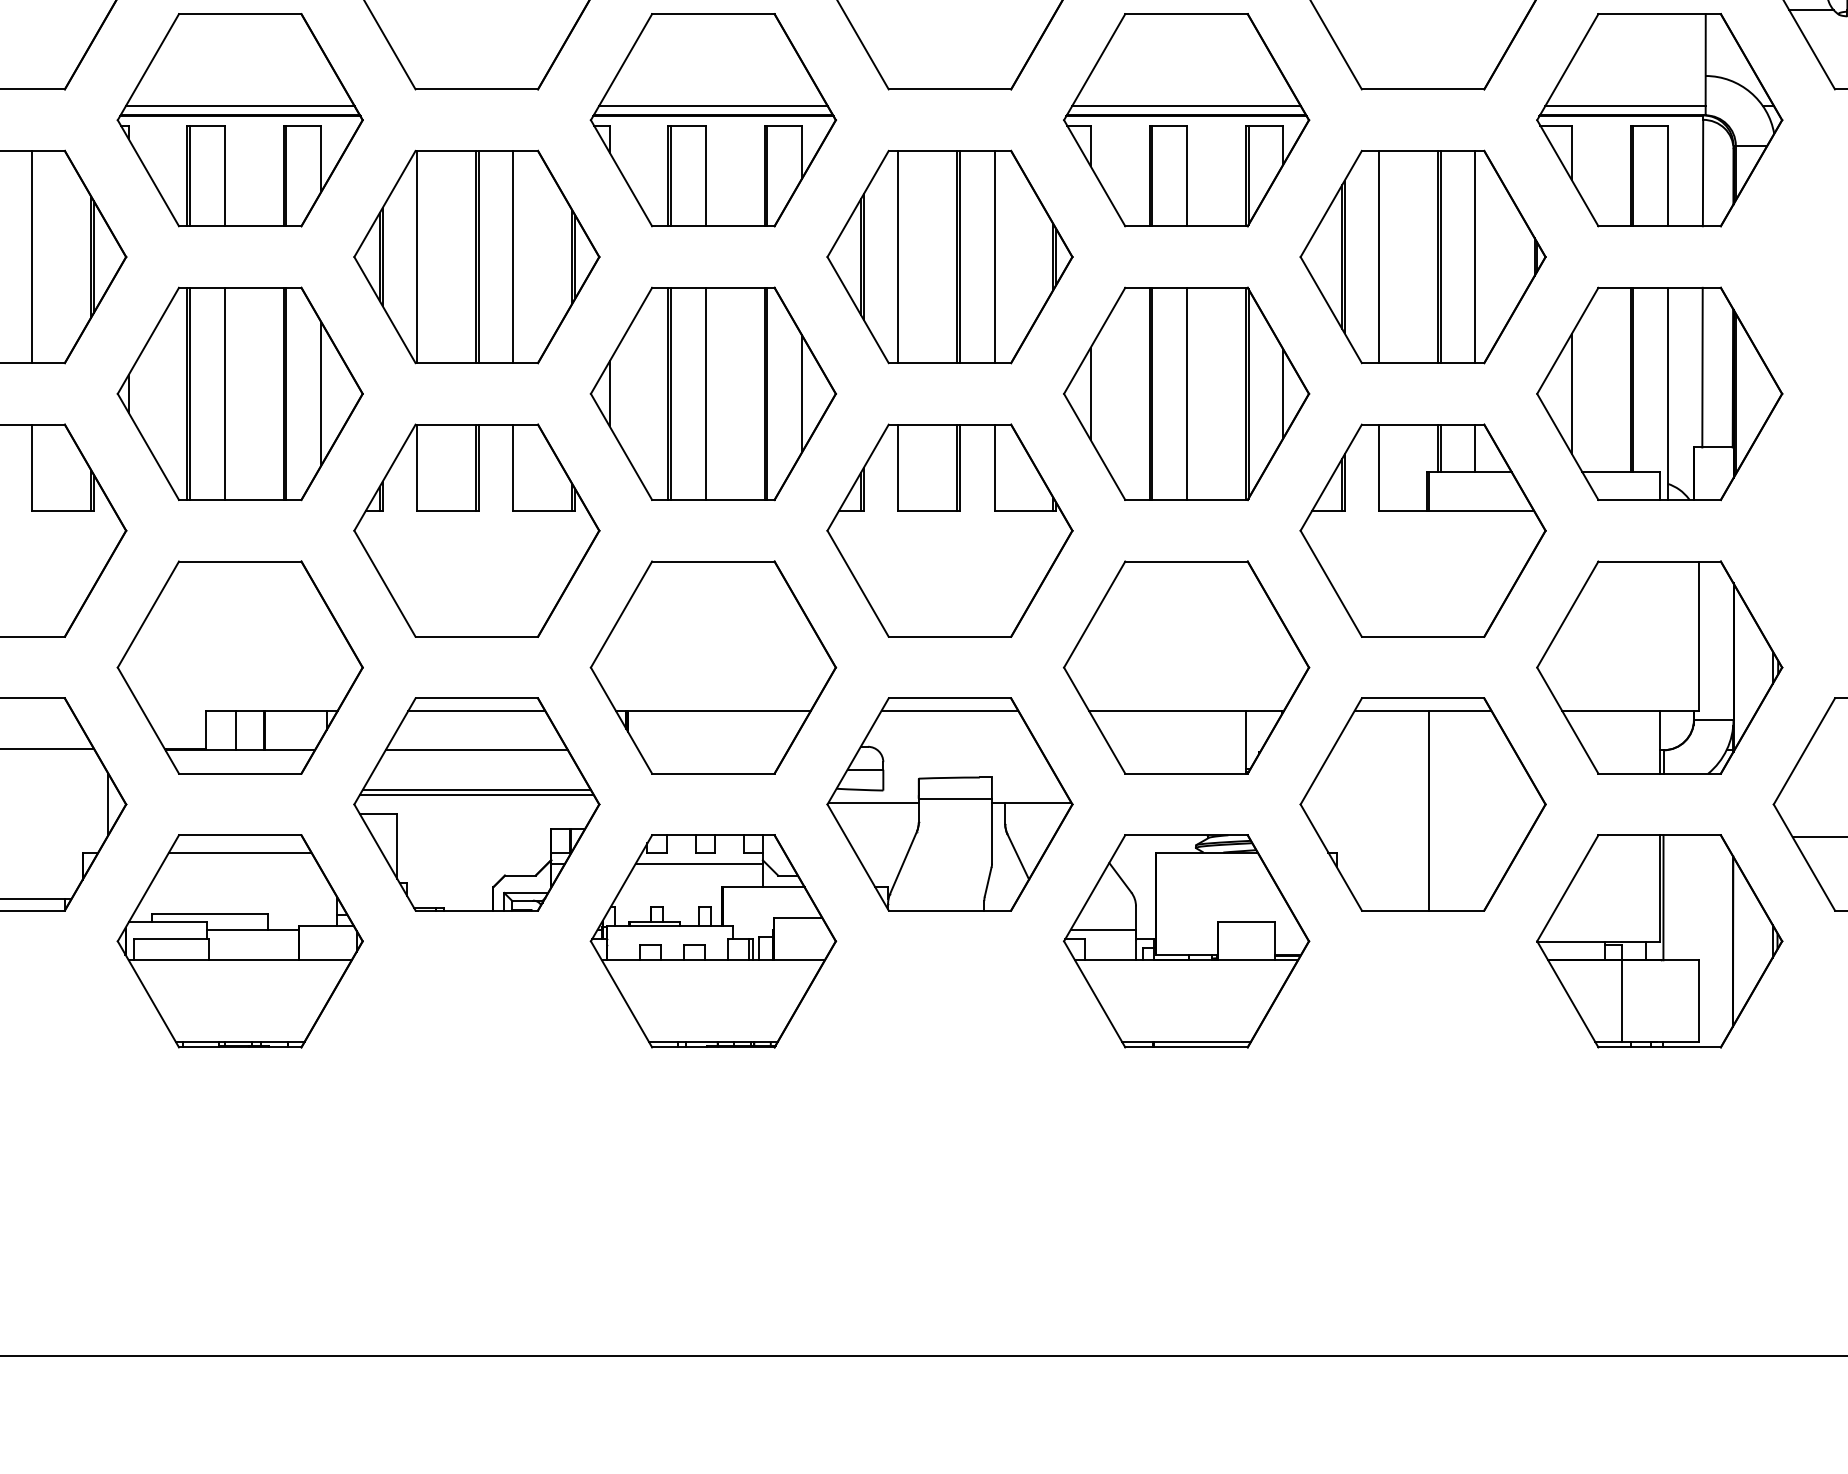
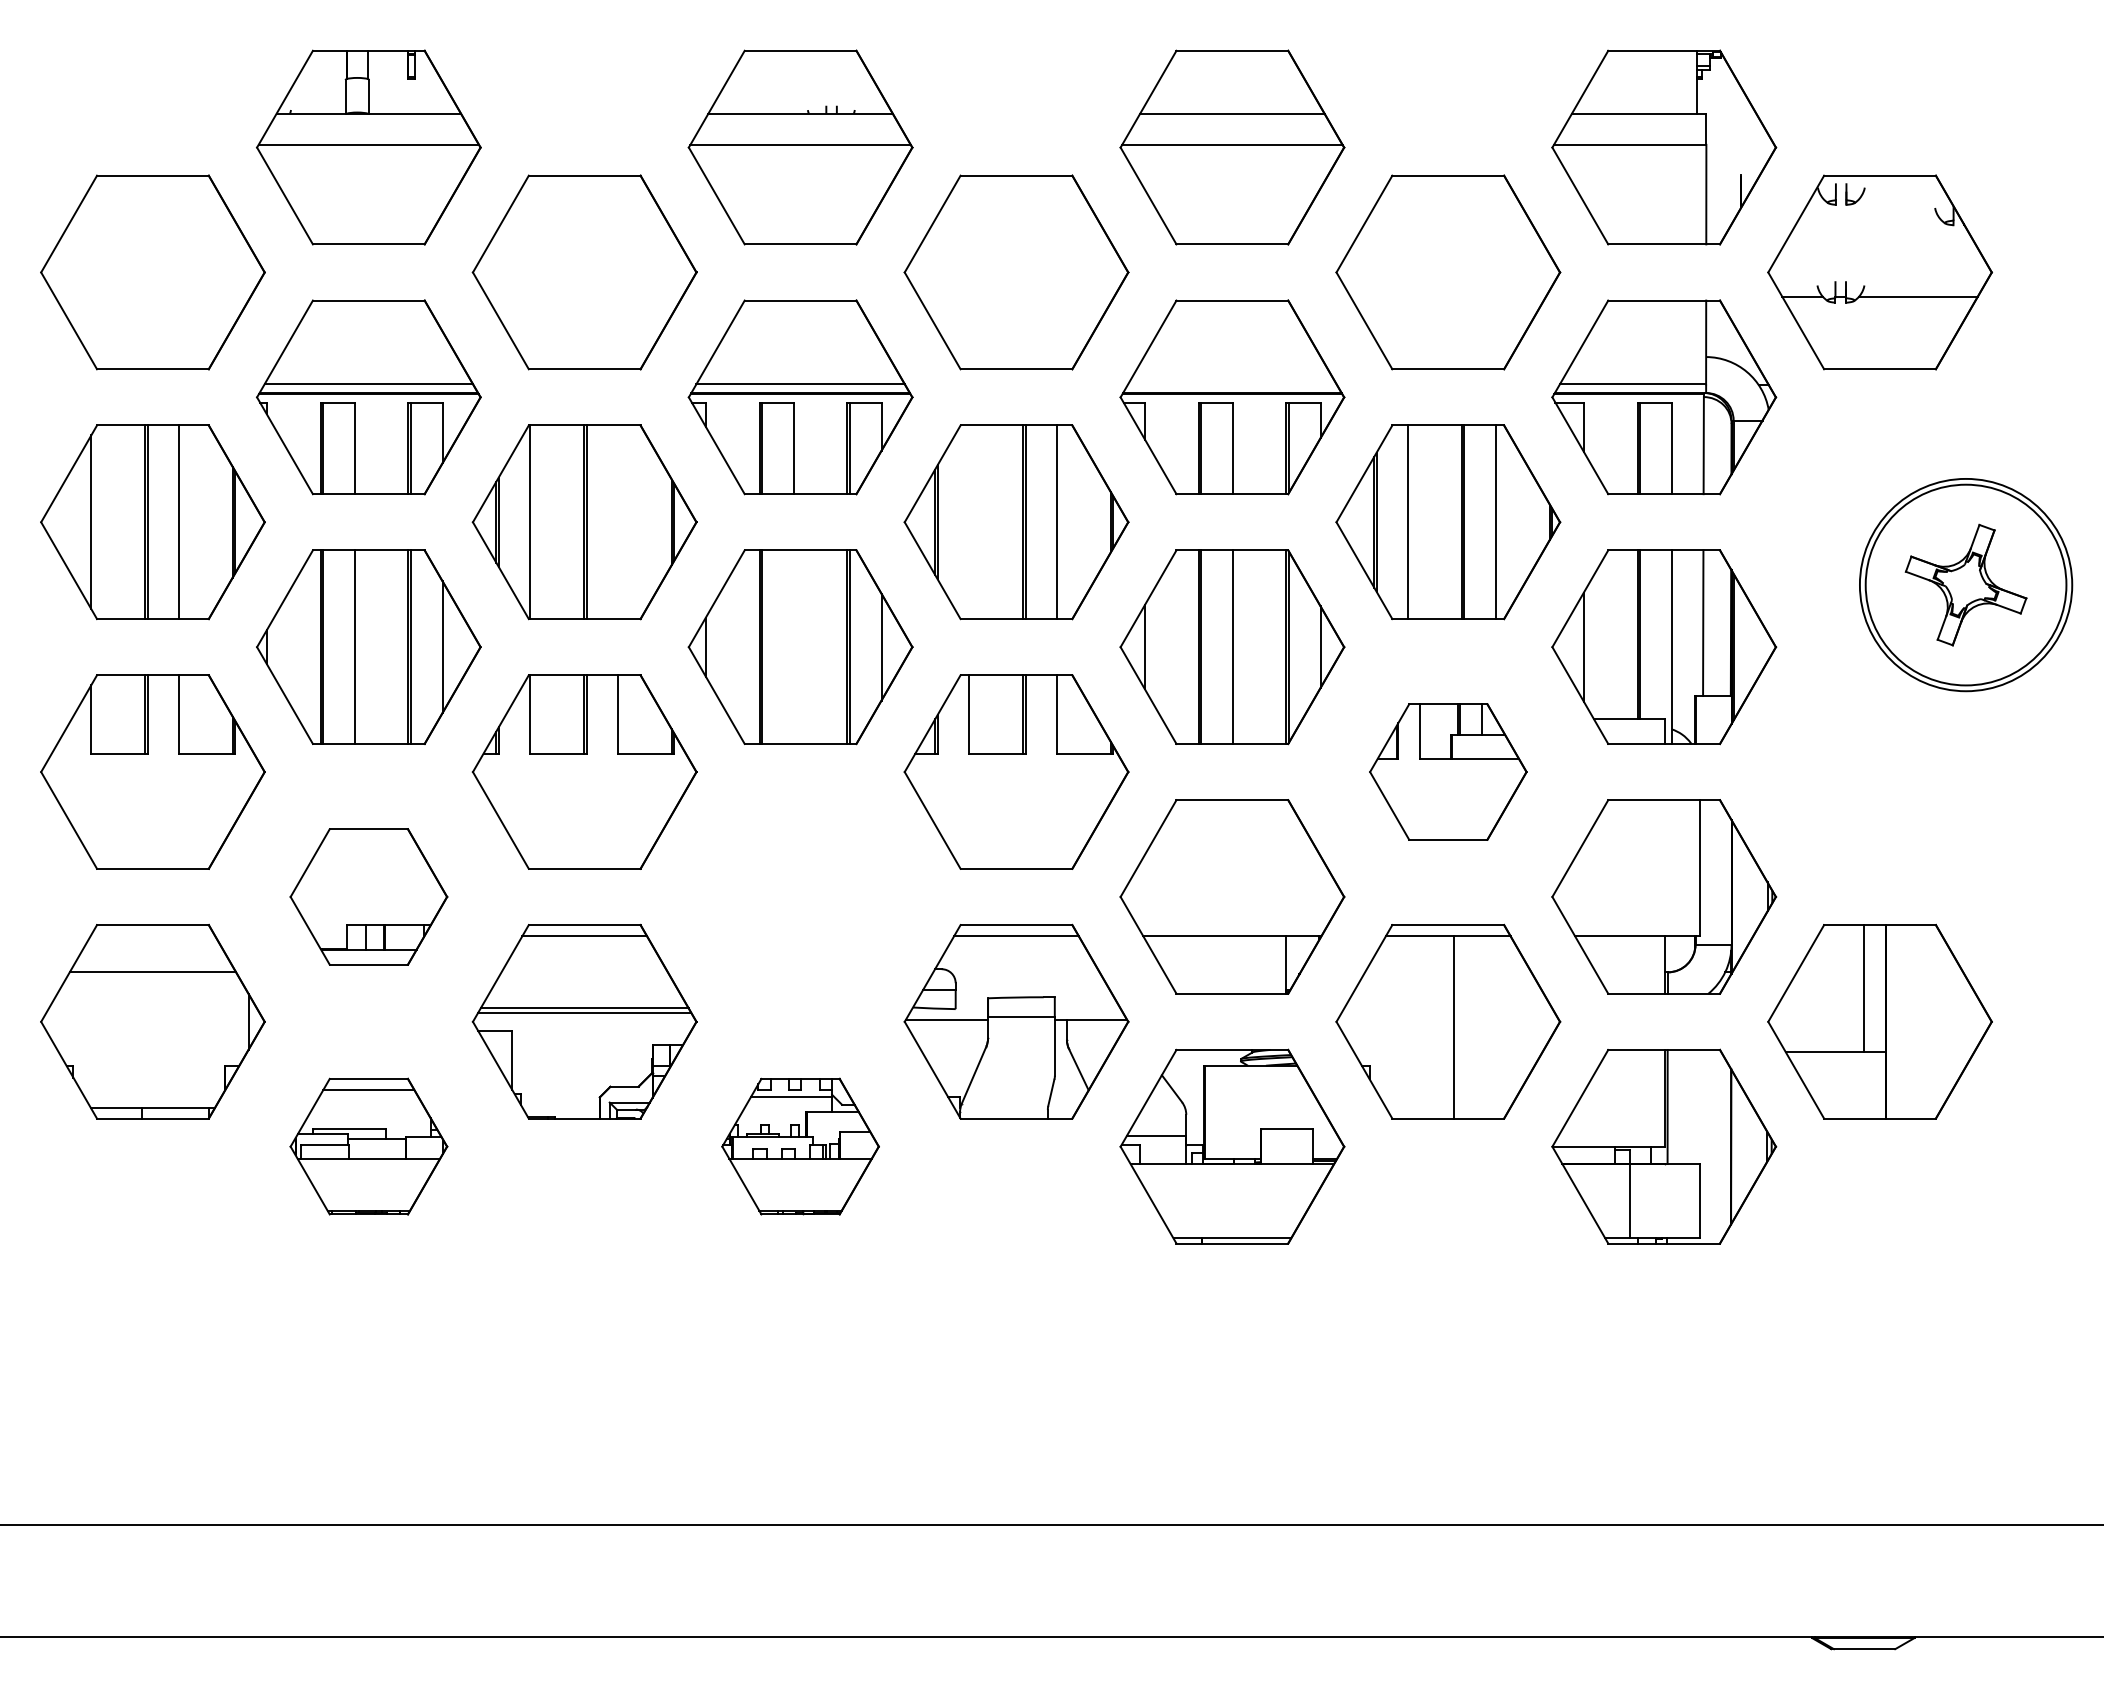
line: (1186, 106) -> (1232, 384), removed
line: (513, 257) -> (618, 522), removed
line: (898, 257) -> (969, 522), removed
line: (705, 393) -> (793, 646), removed
part: (1423, 530) -> (1448, 771), size x0.7
part: (239, 667) -> (368, 896), size x0.7
part: (713, 667) -> (800, 896), removed
line: (476, 750) -> (584, 972), removed
part: (239, 941) -> (368, 1146), size x0.7
part: (713, 941) -> (800, 1146), size x0.7

